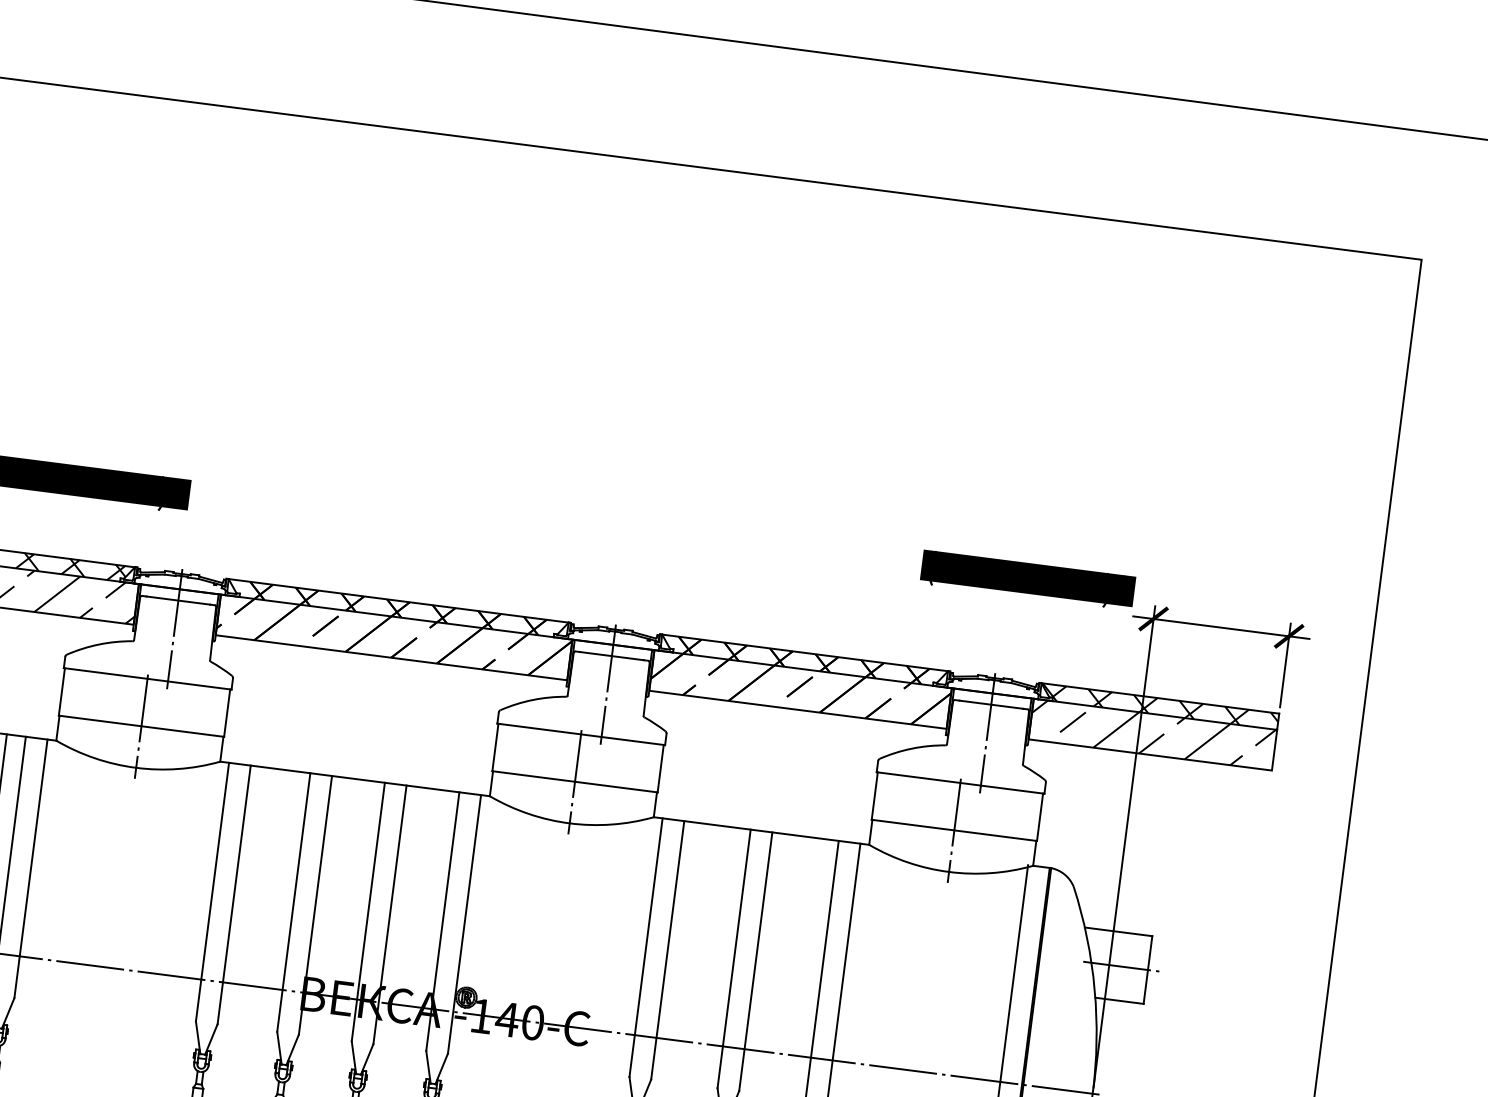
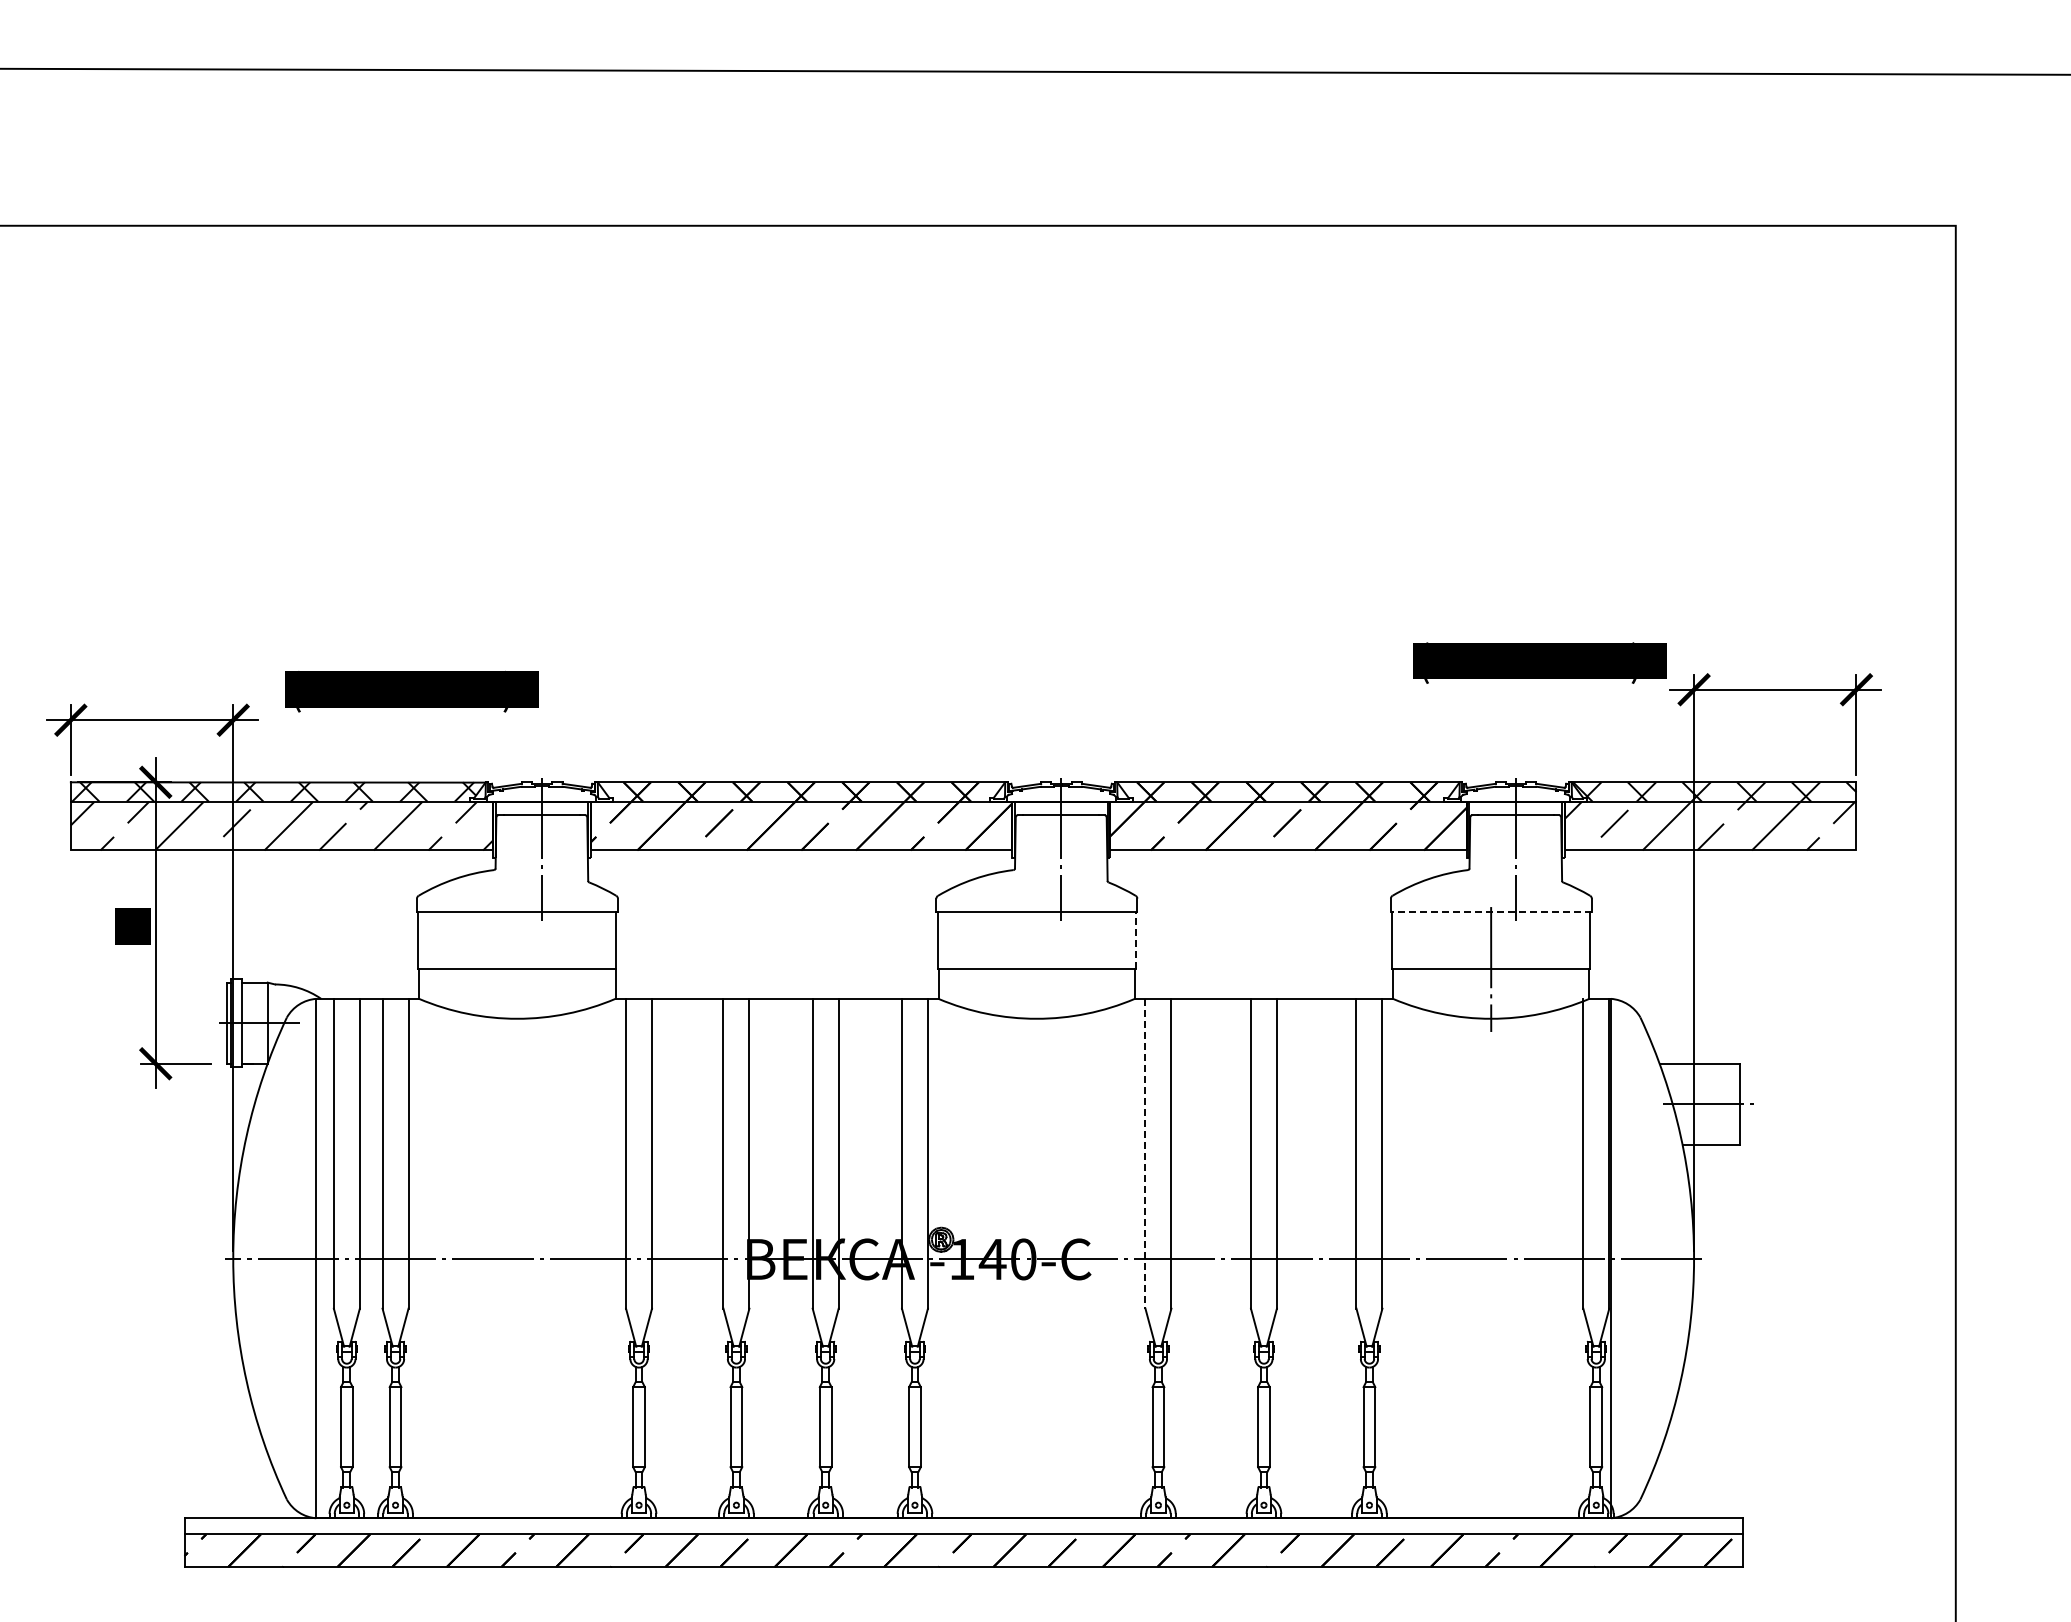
line: (141, 726) -> (517, 969), removed
line: (660, 768) -> (1135, 940), solid -> dashed
line: (574, 782) -> (1036, 969), removed
line: (959, 783) -> (1490, 912), solid -> dashed
line: (646, 947) -> (1145, 1153), solid -> dashed

